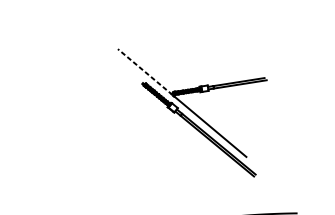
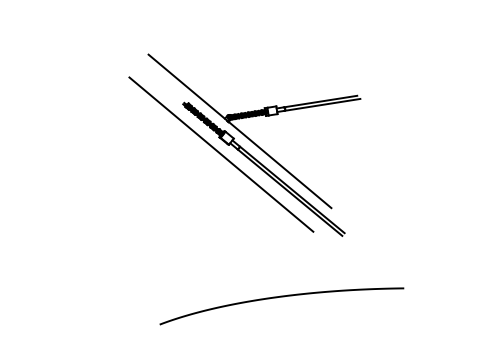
line: (145, 72) -> (187, 87), dashed -> solid
line: (169, 119) -> (221, 154), added

